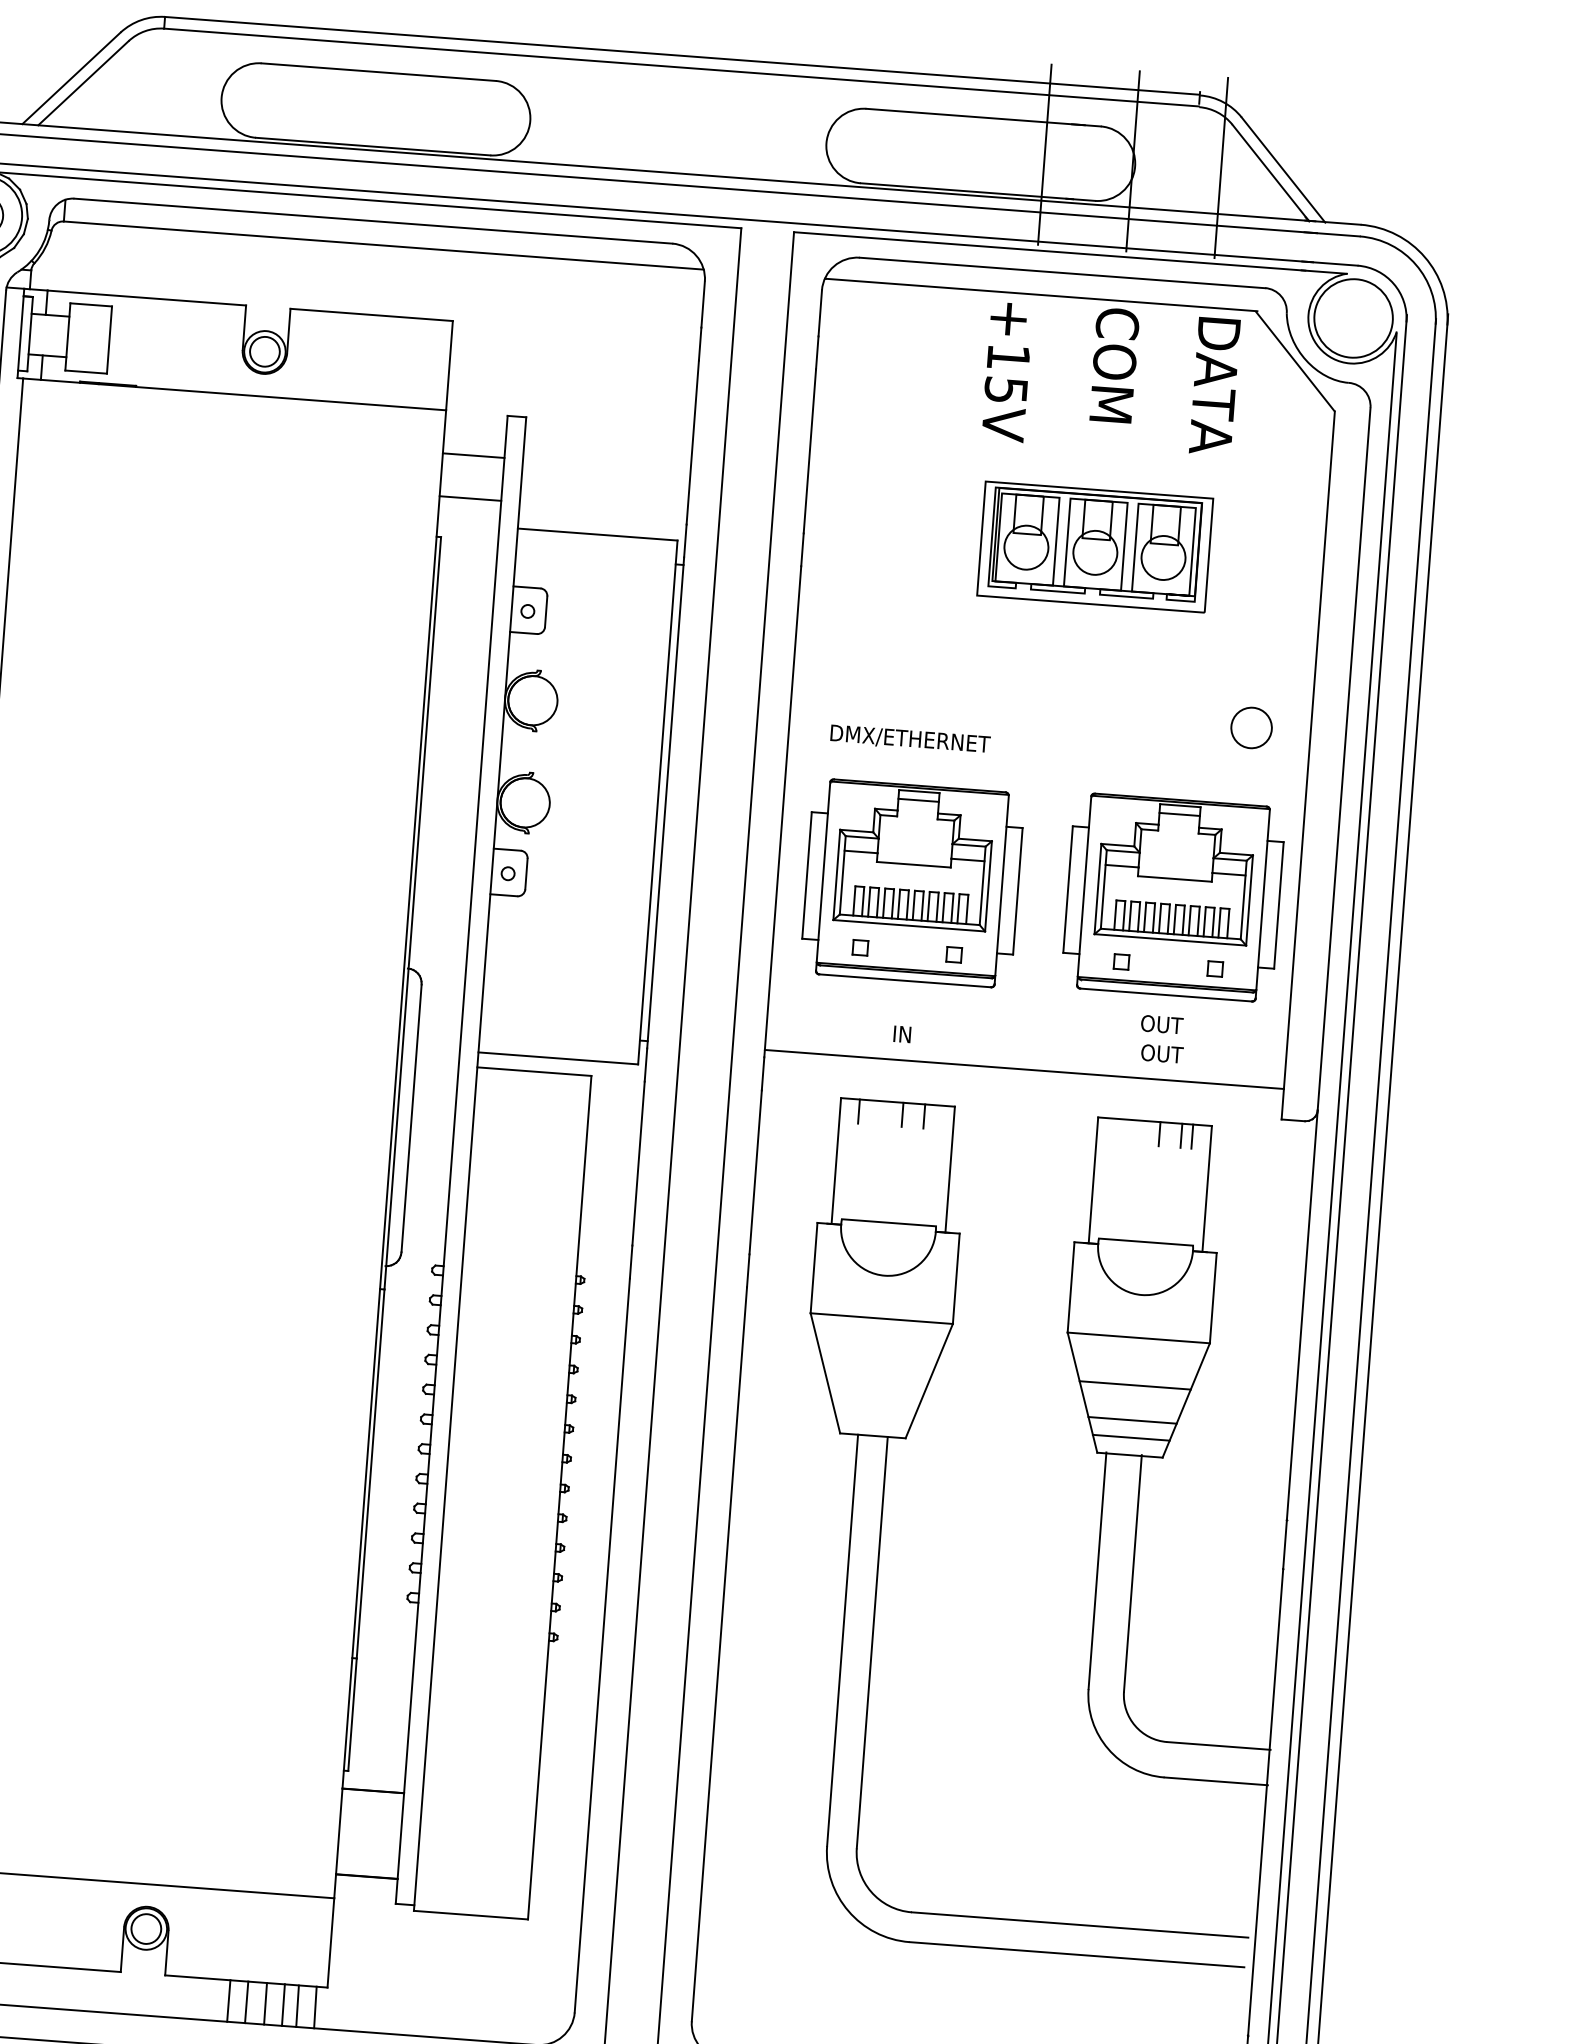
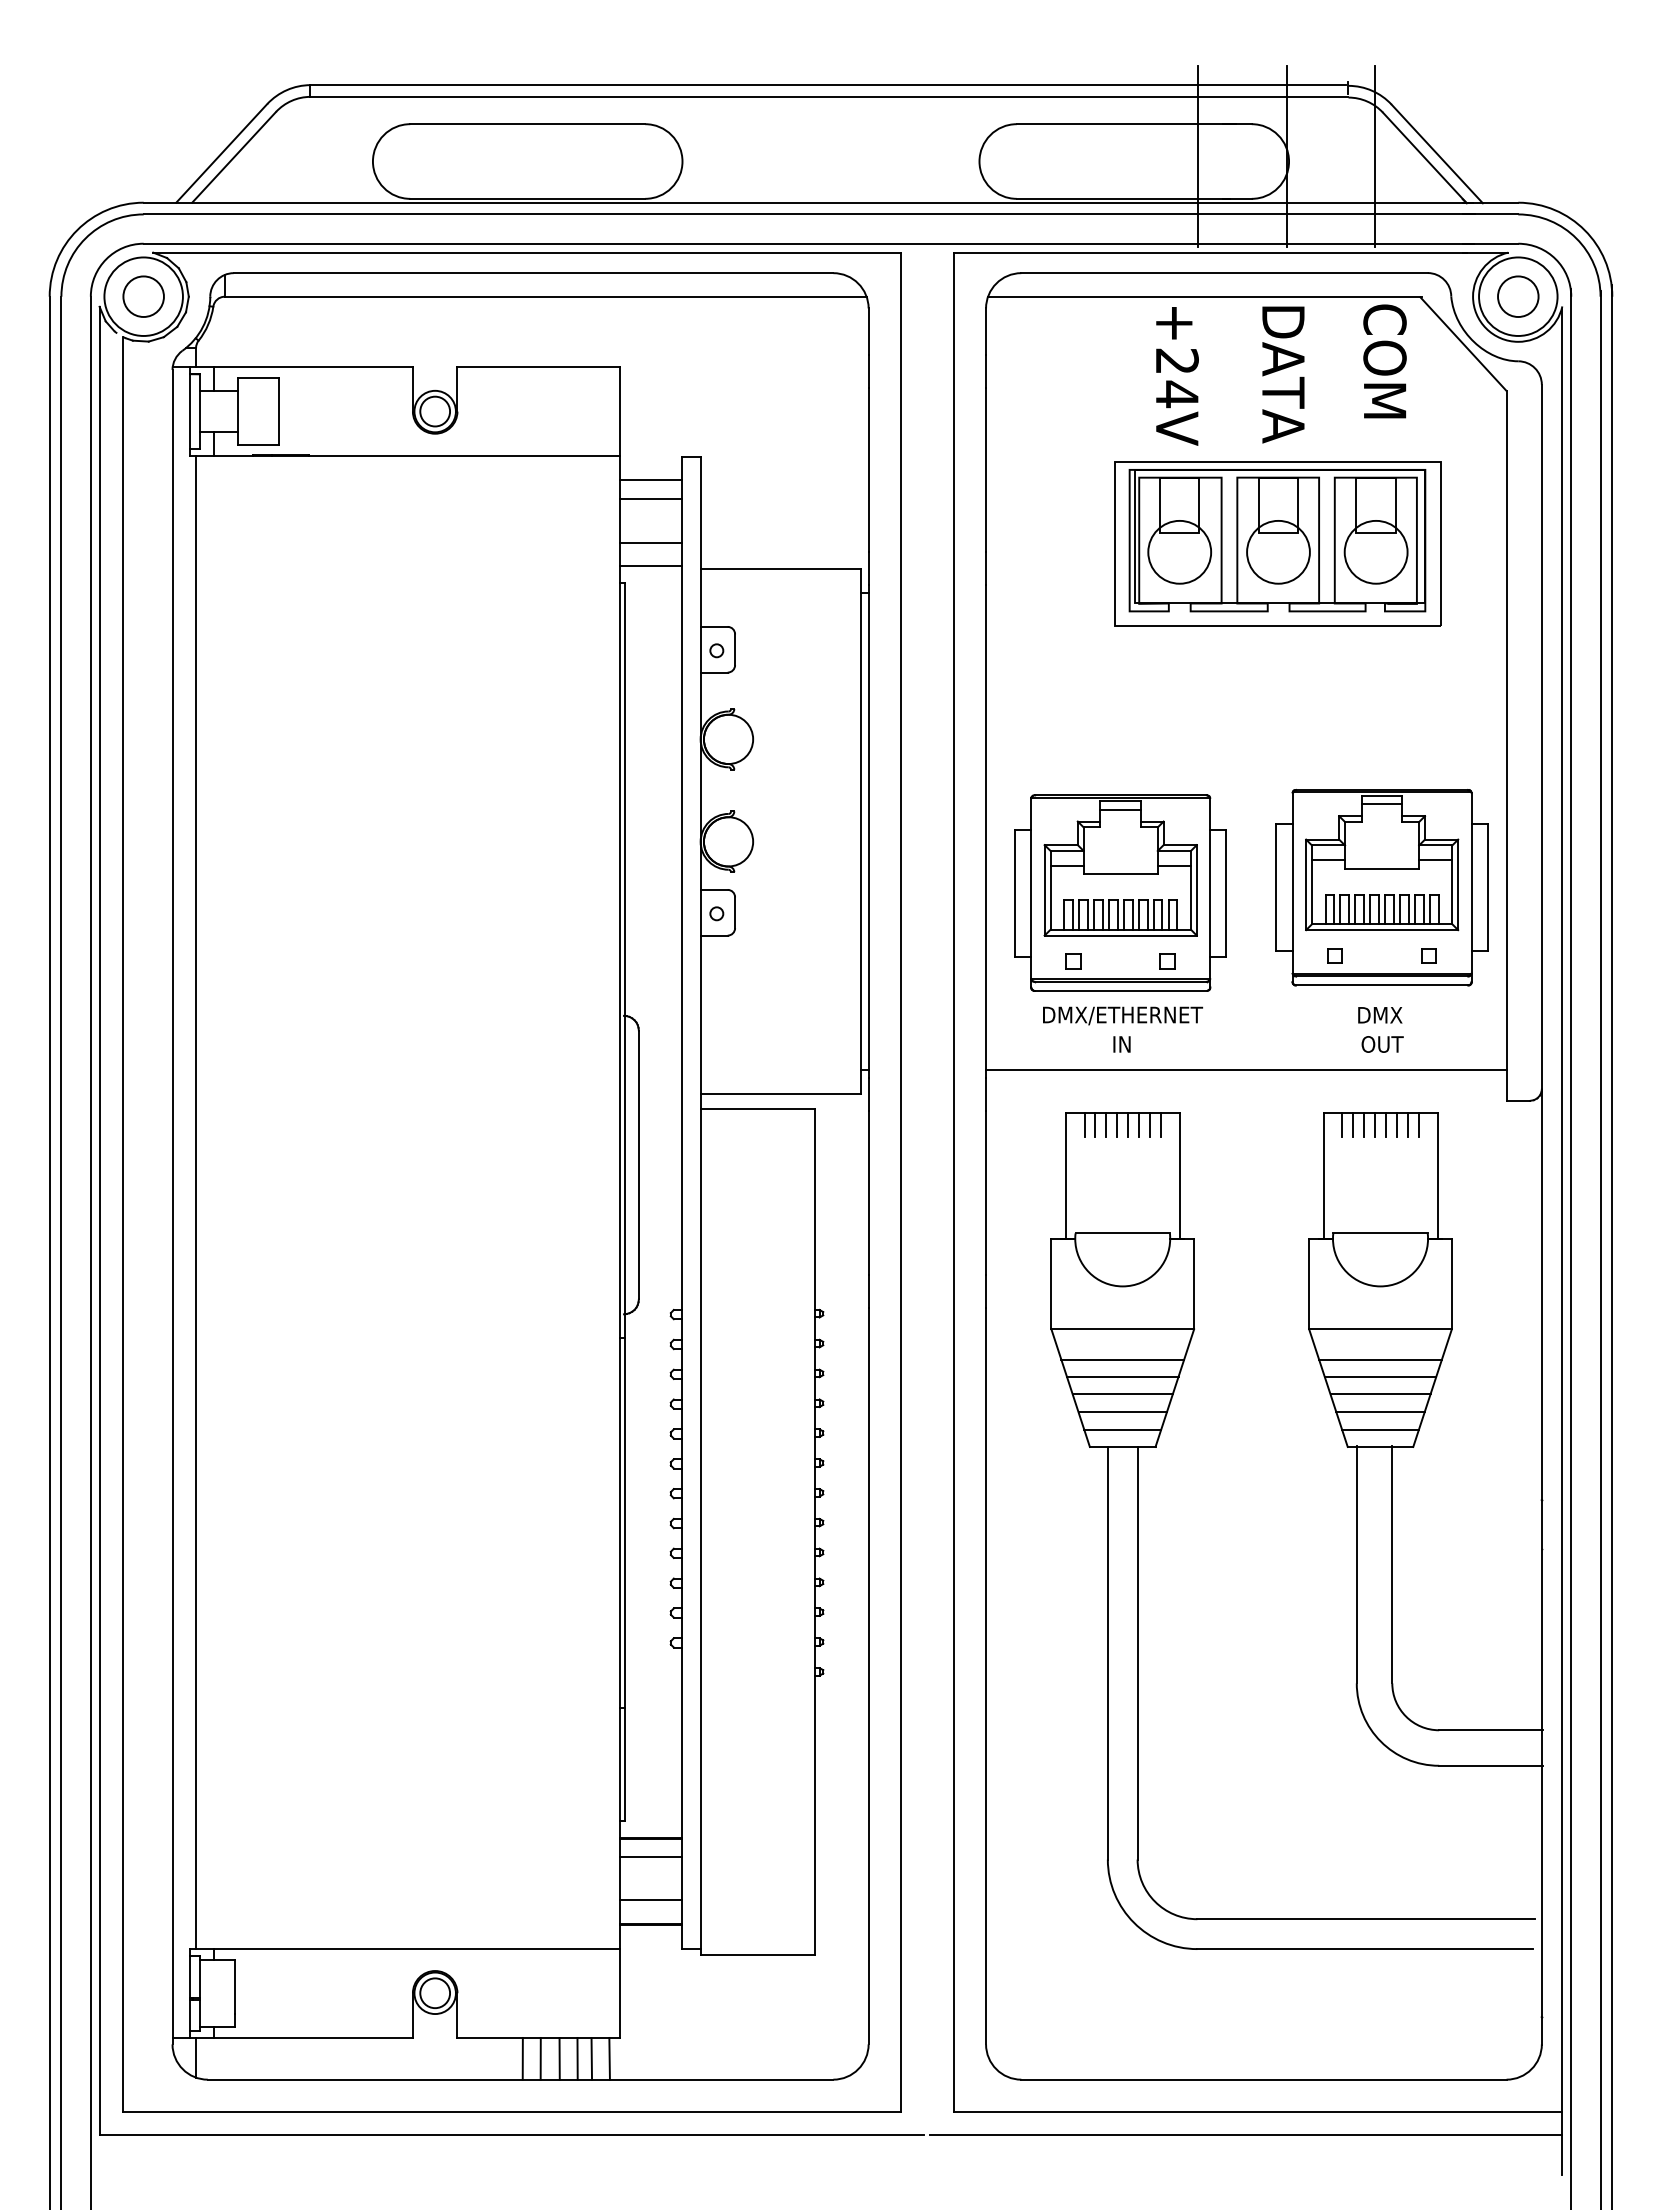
text: (1006, 374) -> (1176, 378), +15V -> +24V
text: (1113, 377) -> (1283, 373), COM -> DATA
text: (1214, 385) -> (1384, 373), DATA -> COM
line: (475, 436) -> (651, 480), added
line: (469, 522) -> (651, 566), added
part: (1094, 546) -> (1277, 543), size x1.43
circle: (1251, 727) -> (1518, 296), moved
text: (911, 739) -> (1123, 1015), moved
text: (1162, 1023) -> (1380, 1014), OUT -> DMX
line: (869, 1112) -> (1095, 1124), added
line: (880, 1113) -> (1106, 1124), added
line: (891, 1113) -> (1117, 1124), added
line: (913, 1115) -> (1139, 1124), added
line: (935, 1117) -> (1161, 1124), added
line: (1116, 1130) -> (1342, 1124), added
line: (1127, 1131) -> (1353, 1124), added
line: (1138, 1132) -> (1364, 1124), added
line: (1149, 1133) -> (1375, 1124), added
line: (1170, 1134) -> (1396, 1124), added
line: (879, 1348) -> (1122, 1359), added
line: (877, 1366) -> (1122, 1377), added
line: (1136, 1367) -> (1380, 1359), added
line: (876, 1383) -> (1122, 1394), added
line: (875, 1401) -> (1122, 1412), added
line: (1133, 1402) -> (1380, 1394), added
line: (873, 1418) -> (1122, 1429), added
line: (372, 1808) -> (651, 1856), added
line: (369, 1851) -> (651, 1899), added

